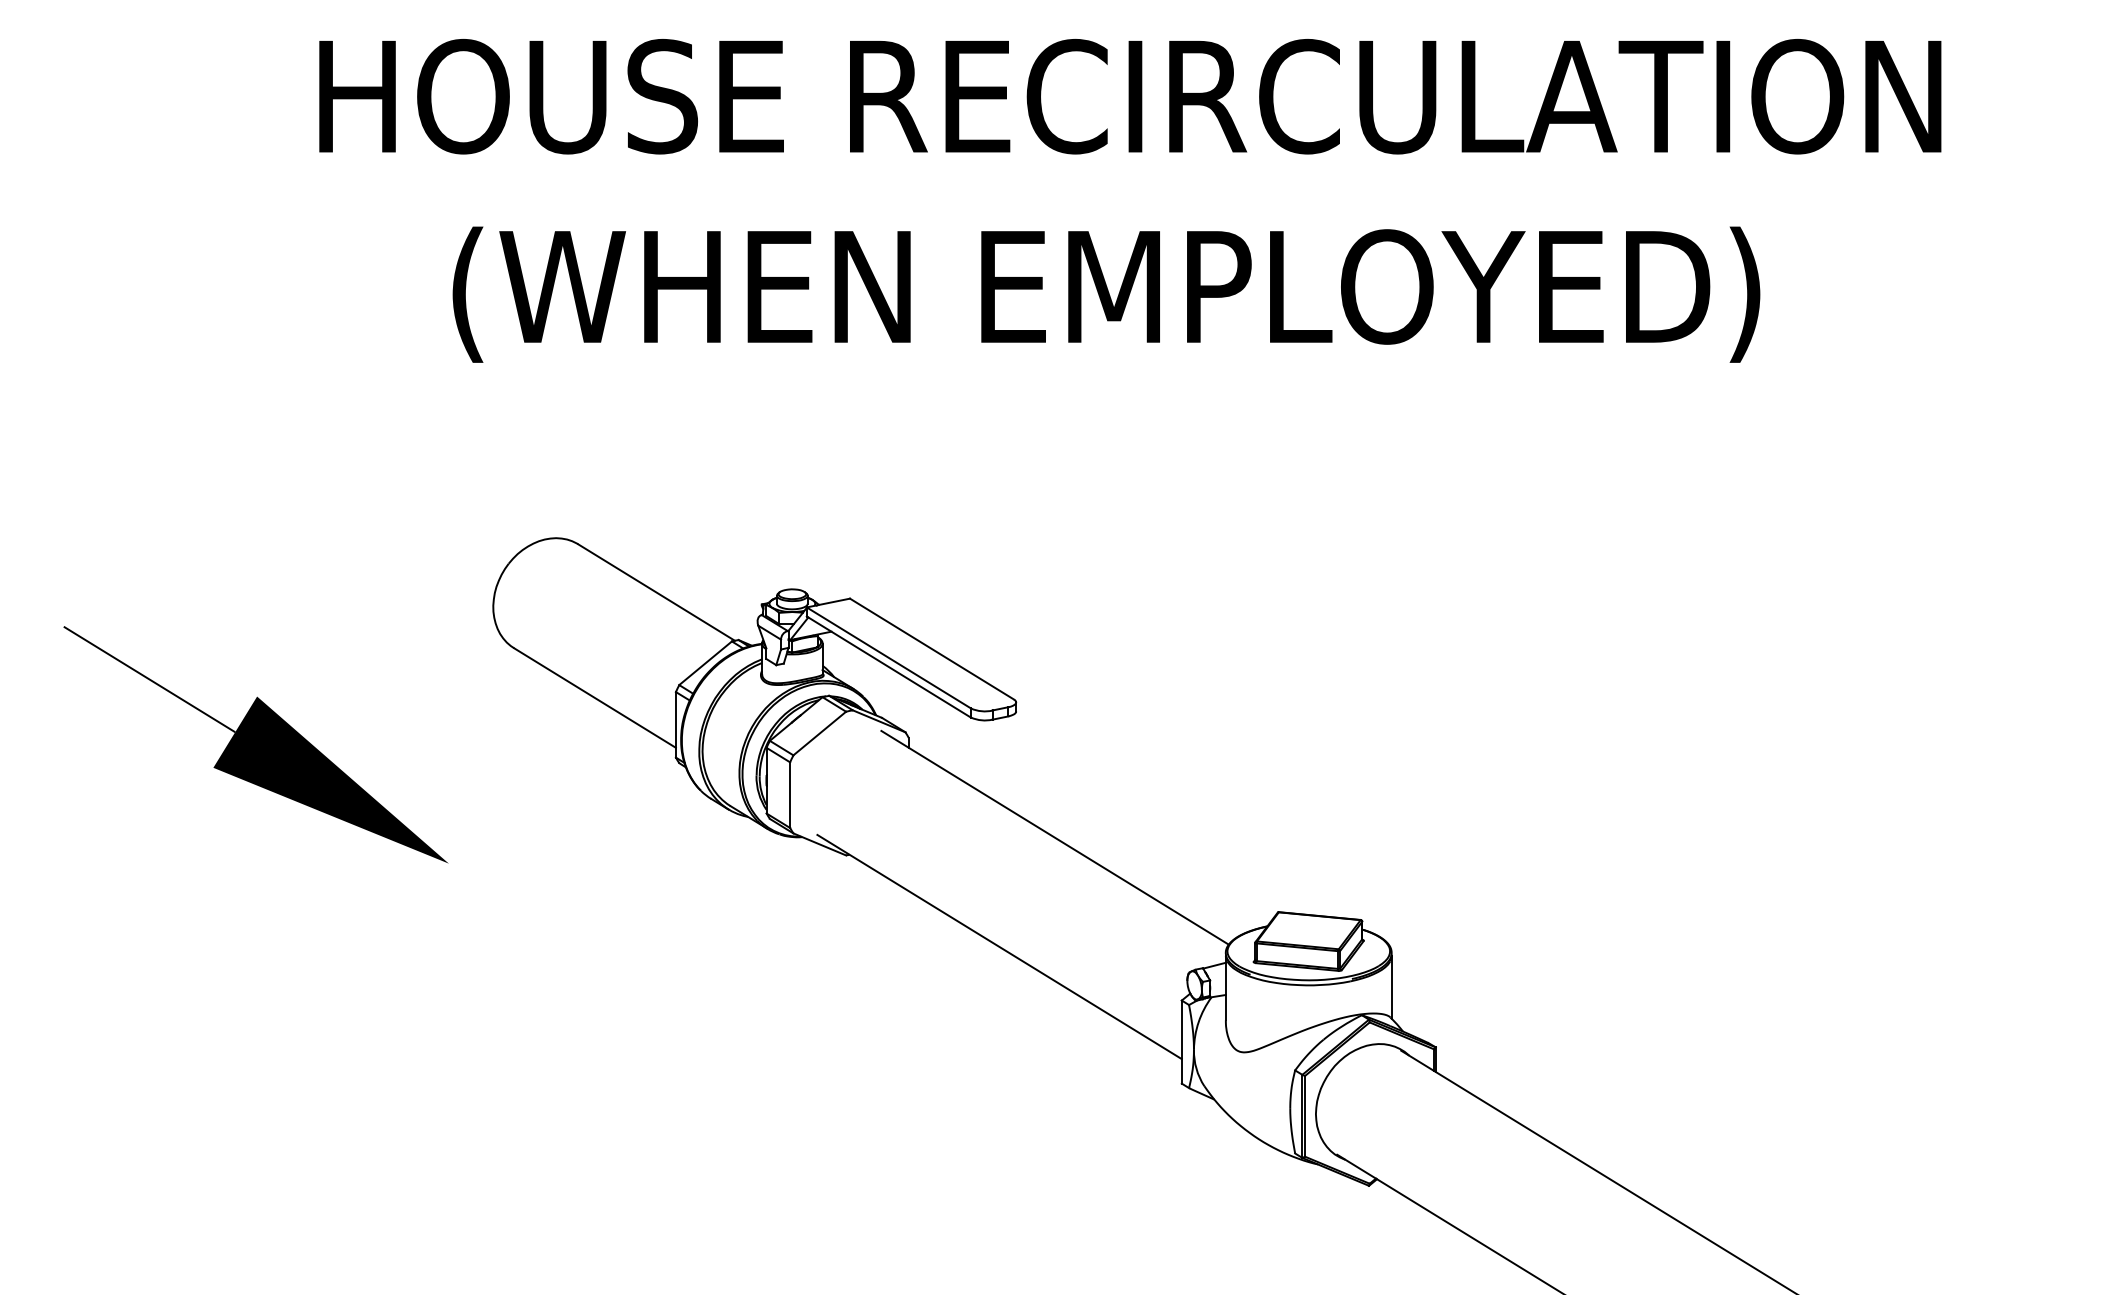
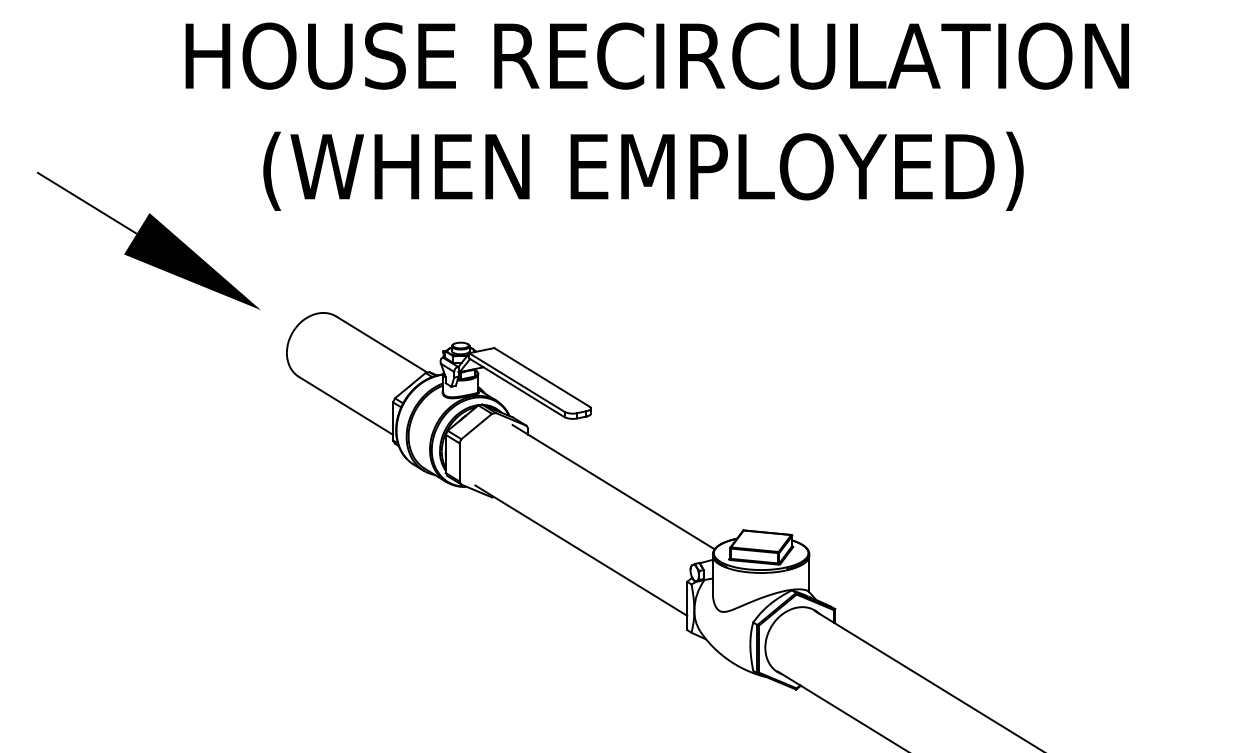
part: (255, 743) -> (148, 240), moved

